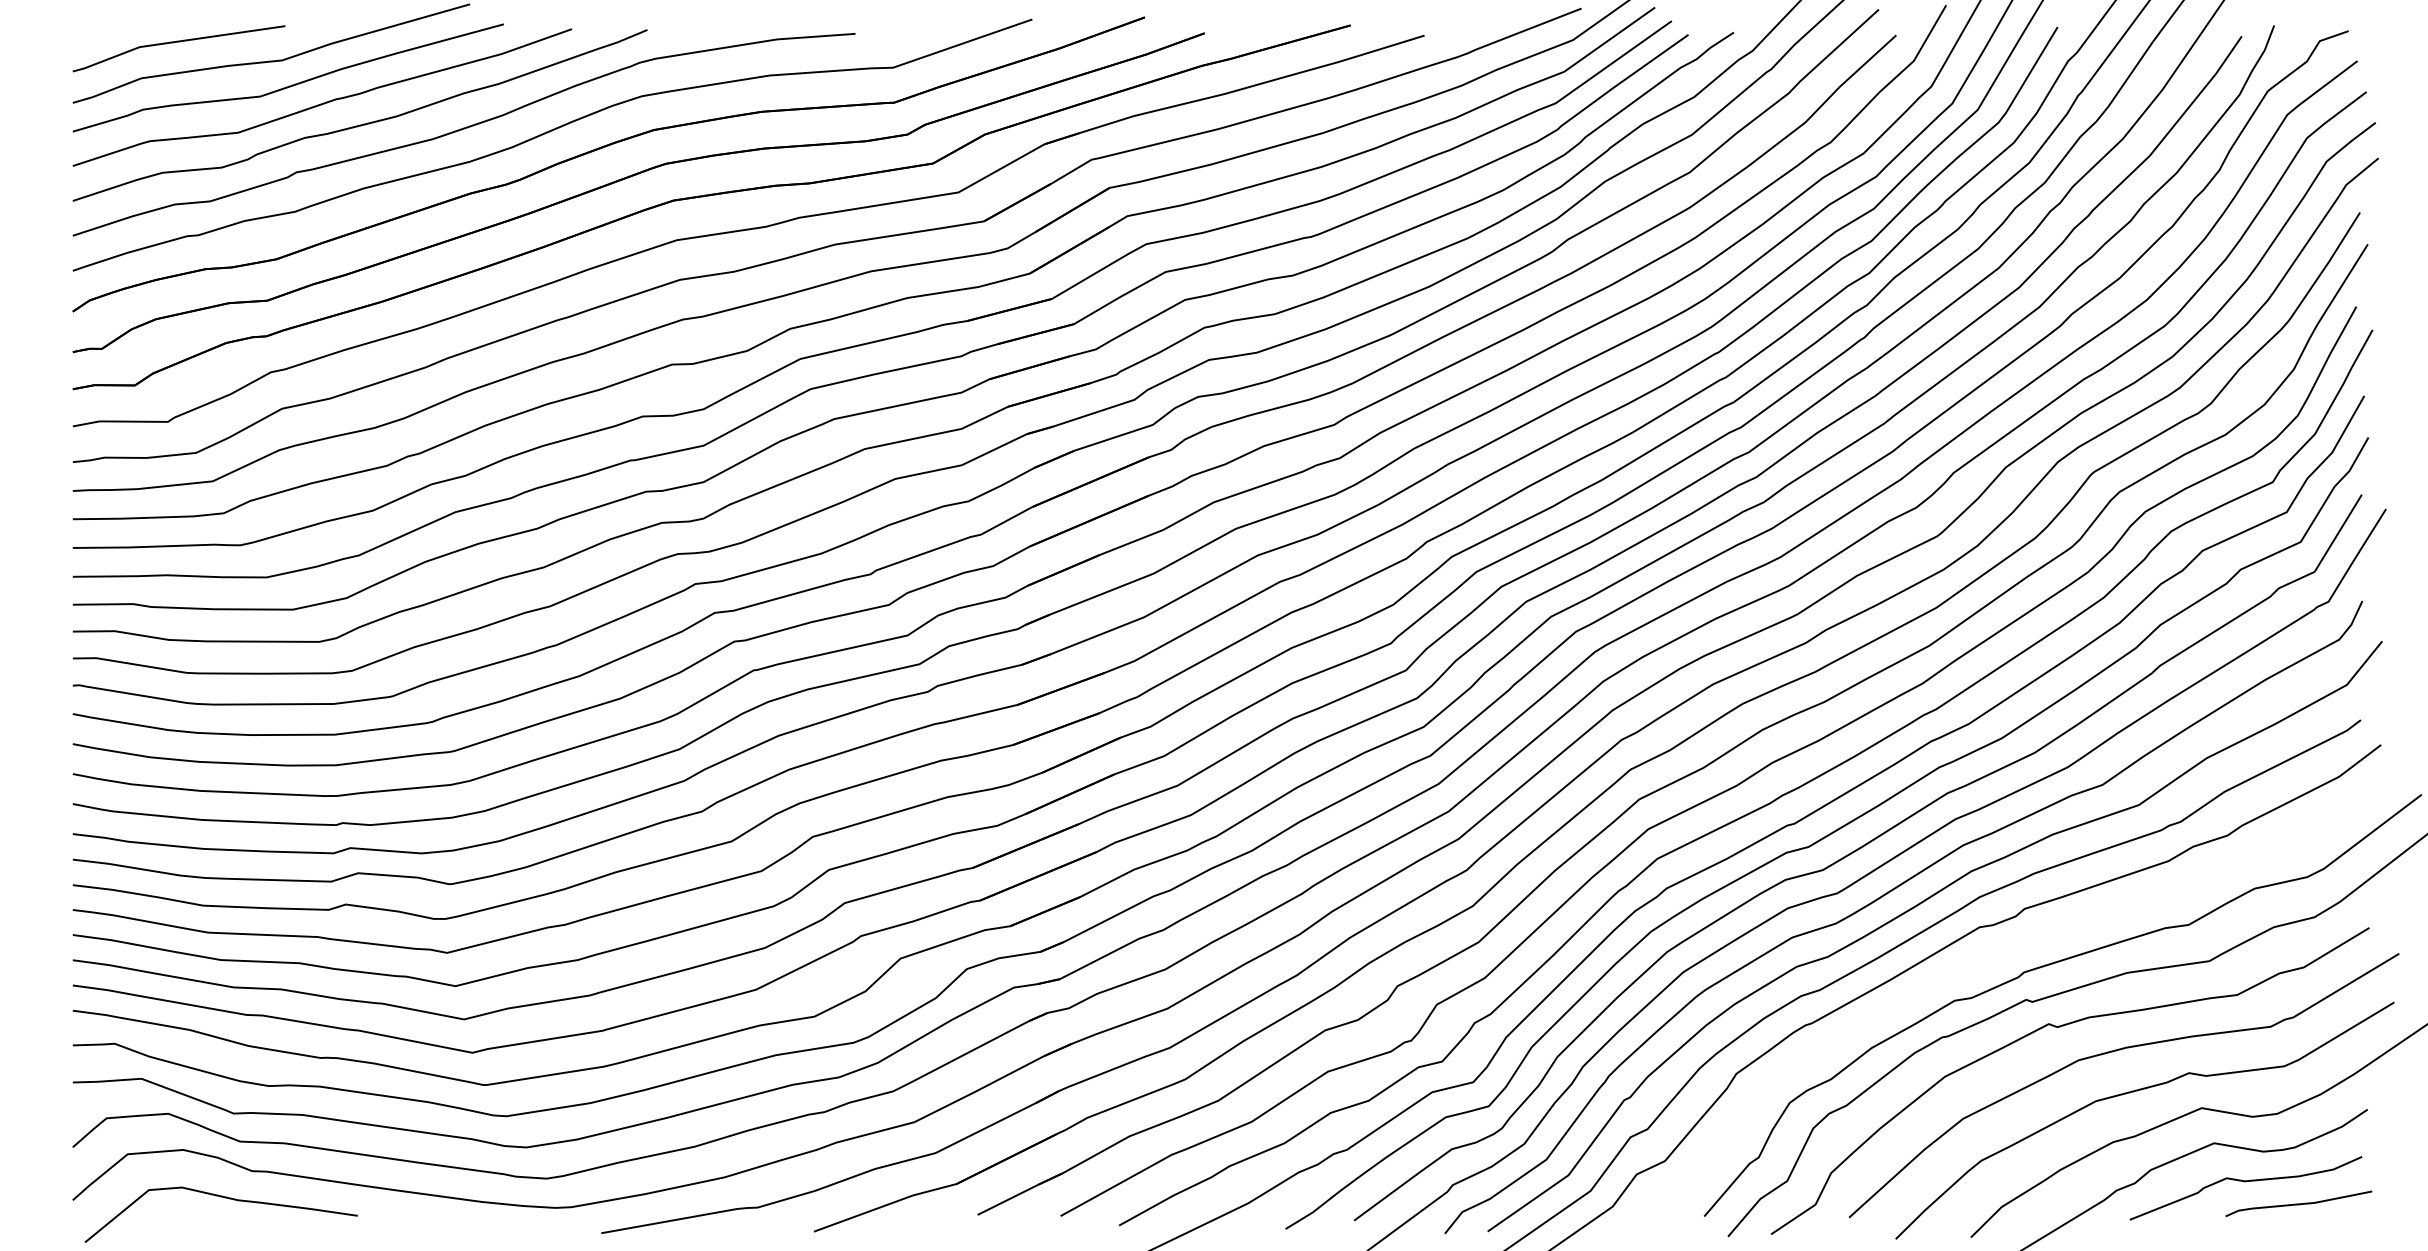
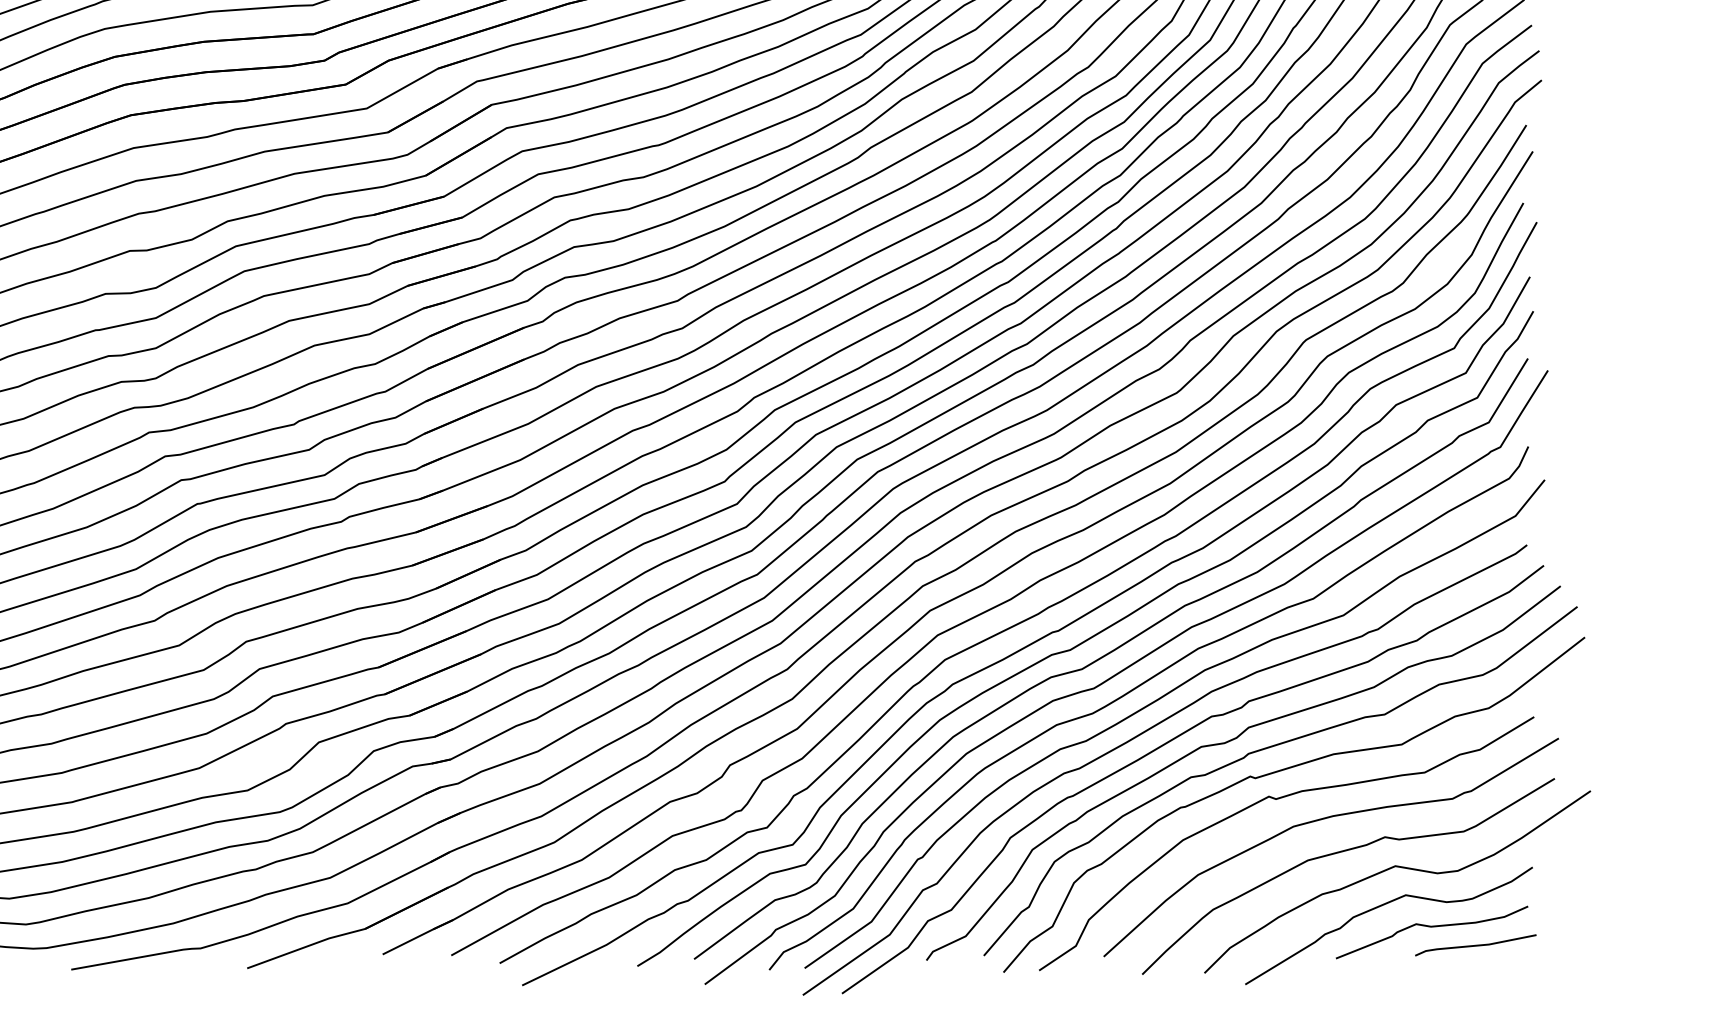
curve: (1998, 959) -> (1227, 743), added

